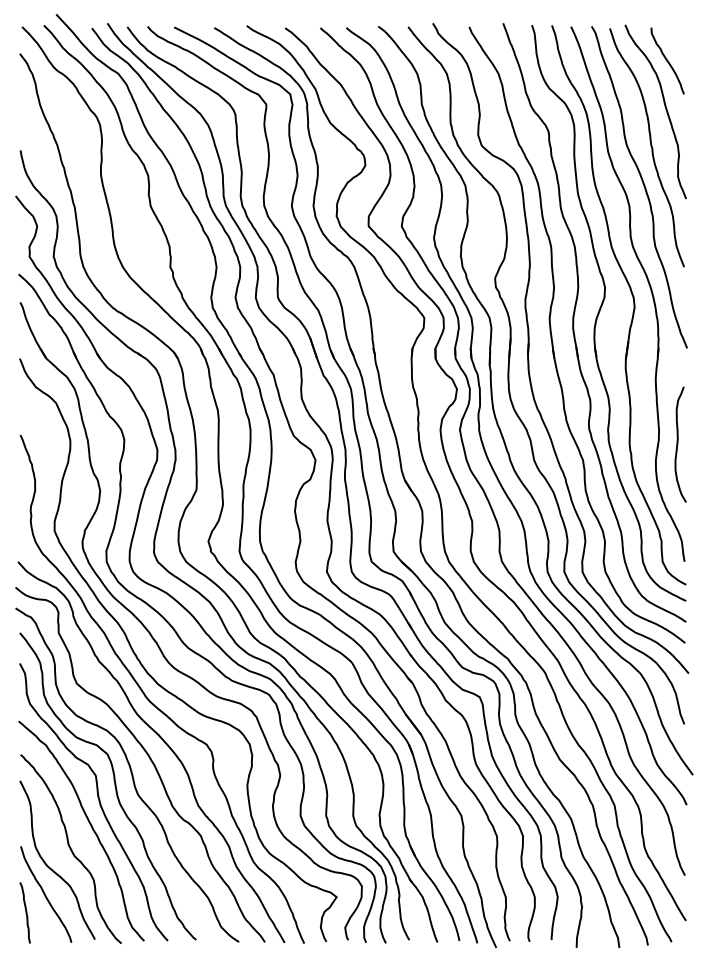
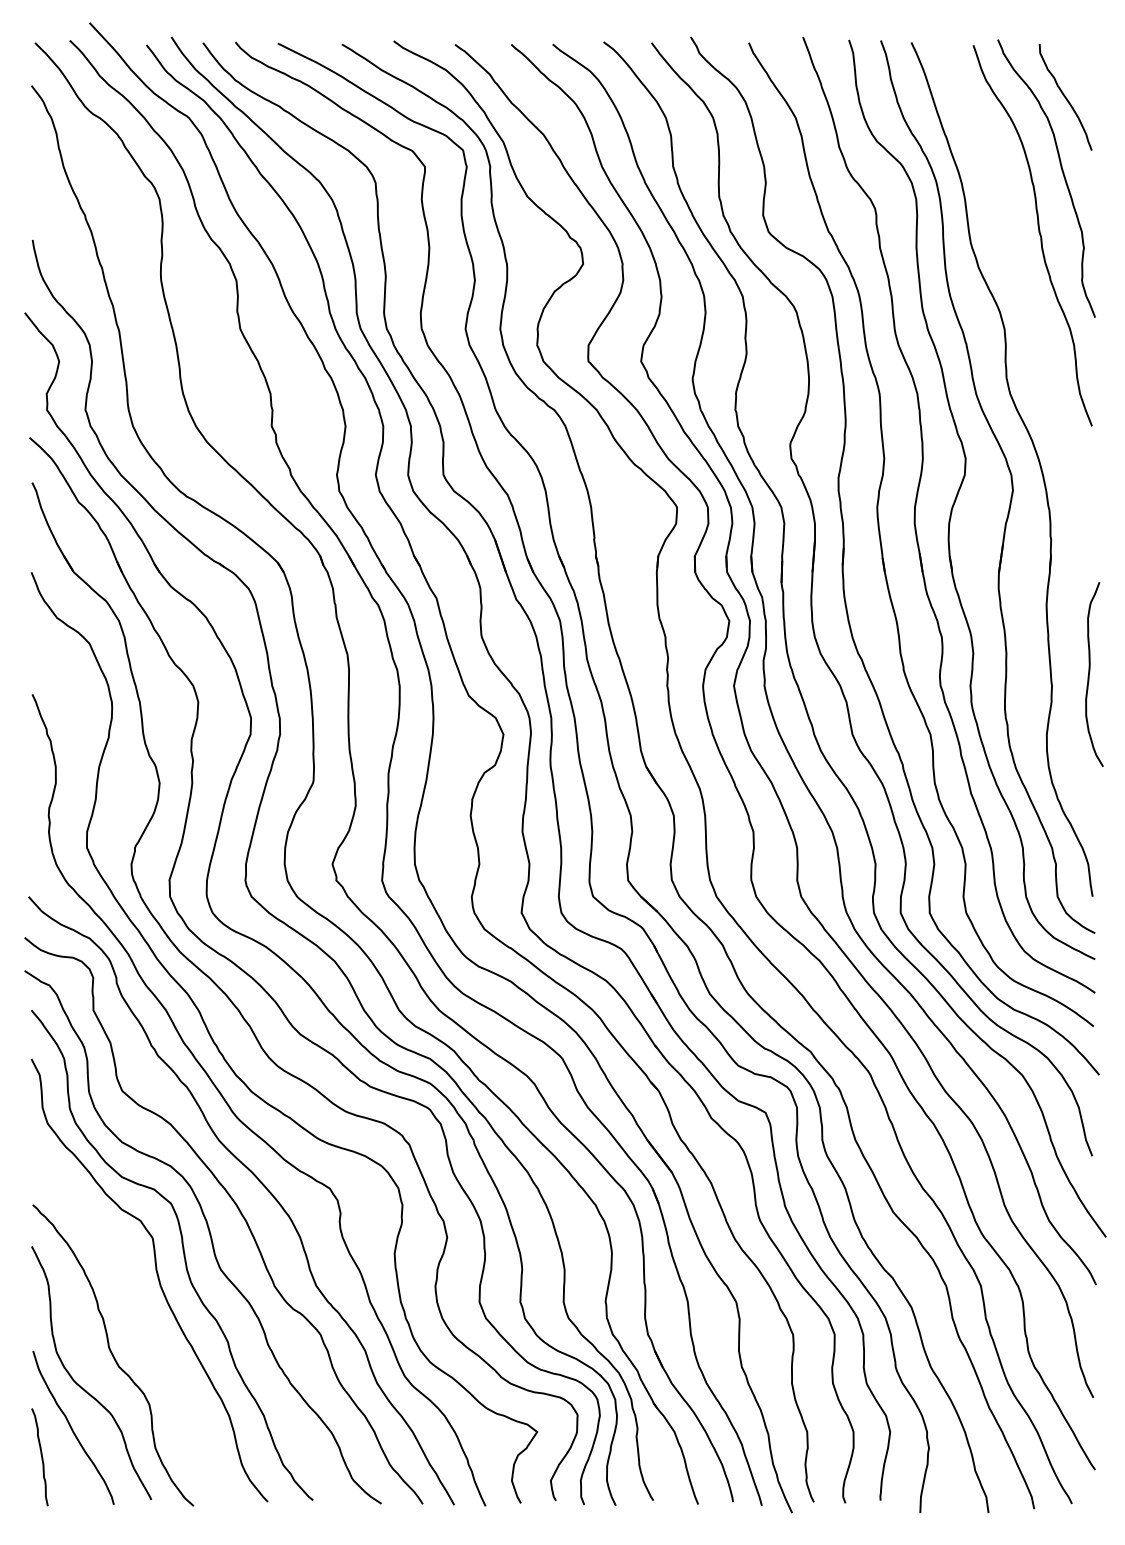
curve: (643, 186) -> (1027, 297), removed
curve: (678, 444) -> (1090, 674), moved
curve: (90, 826) -> (144, 1319), removed

